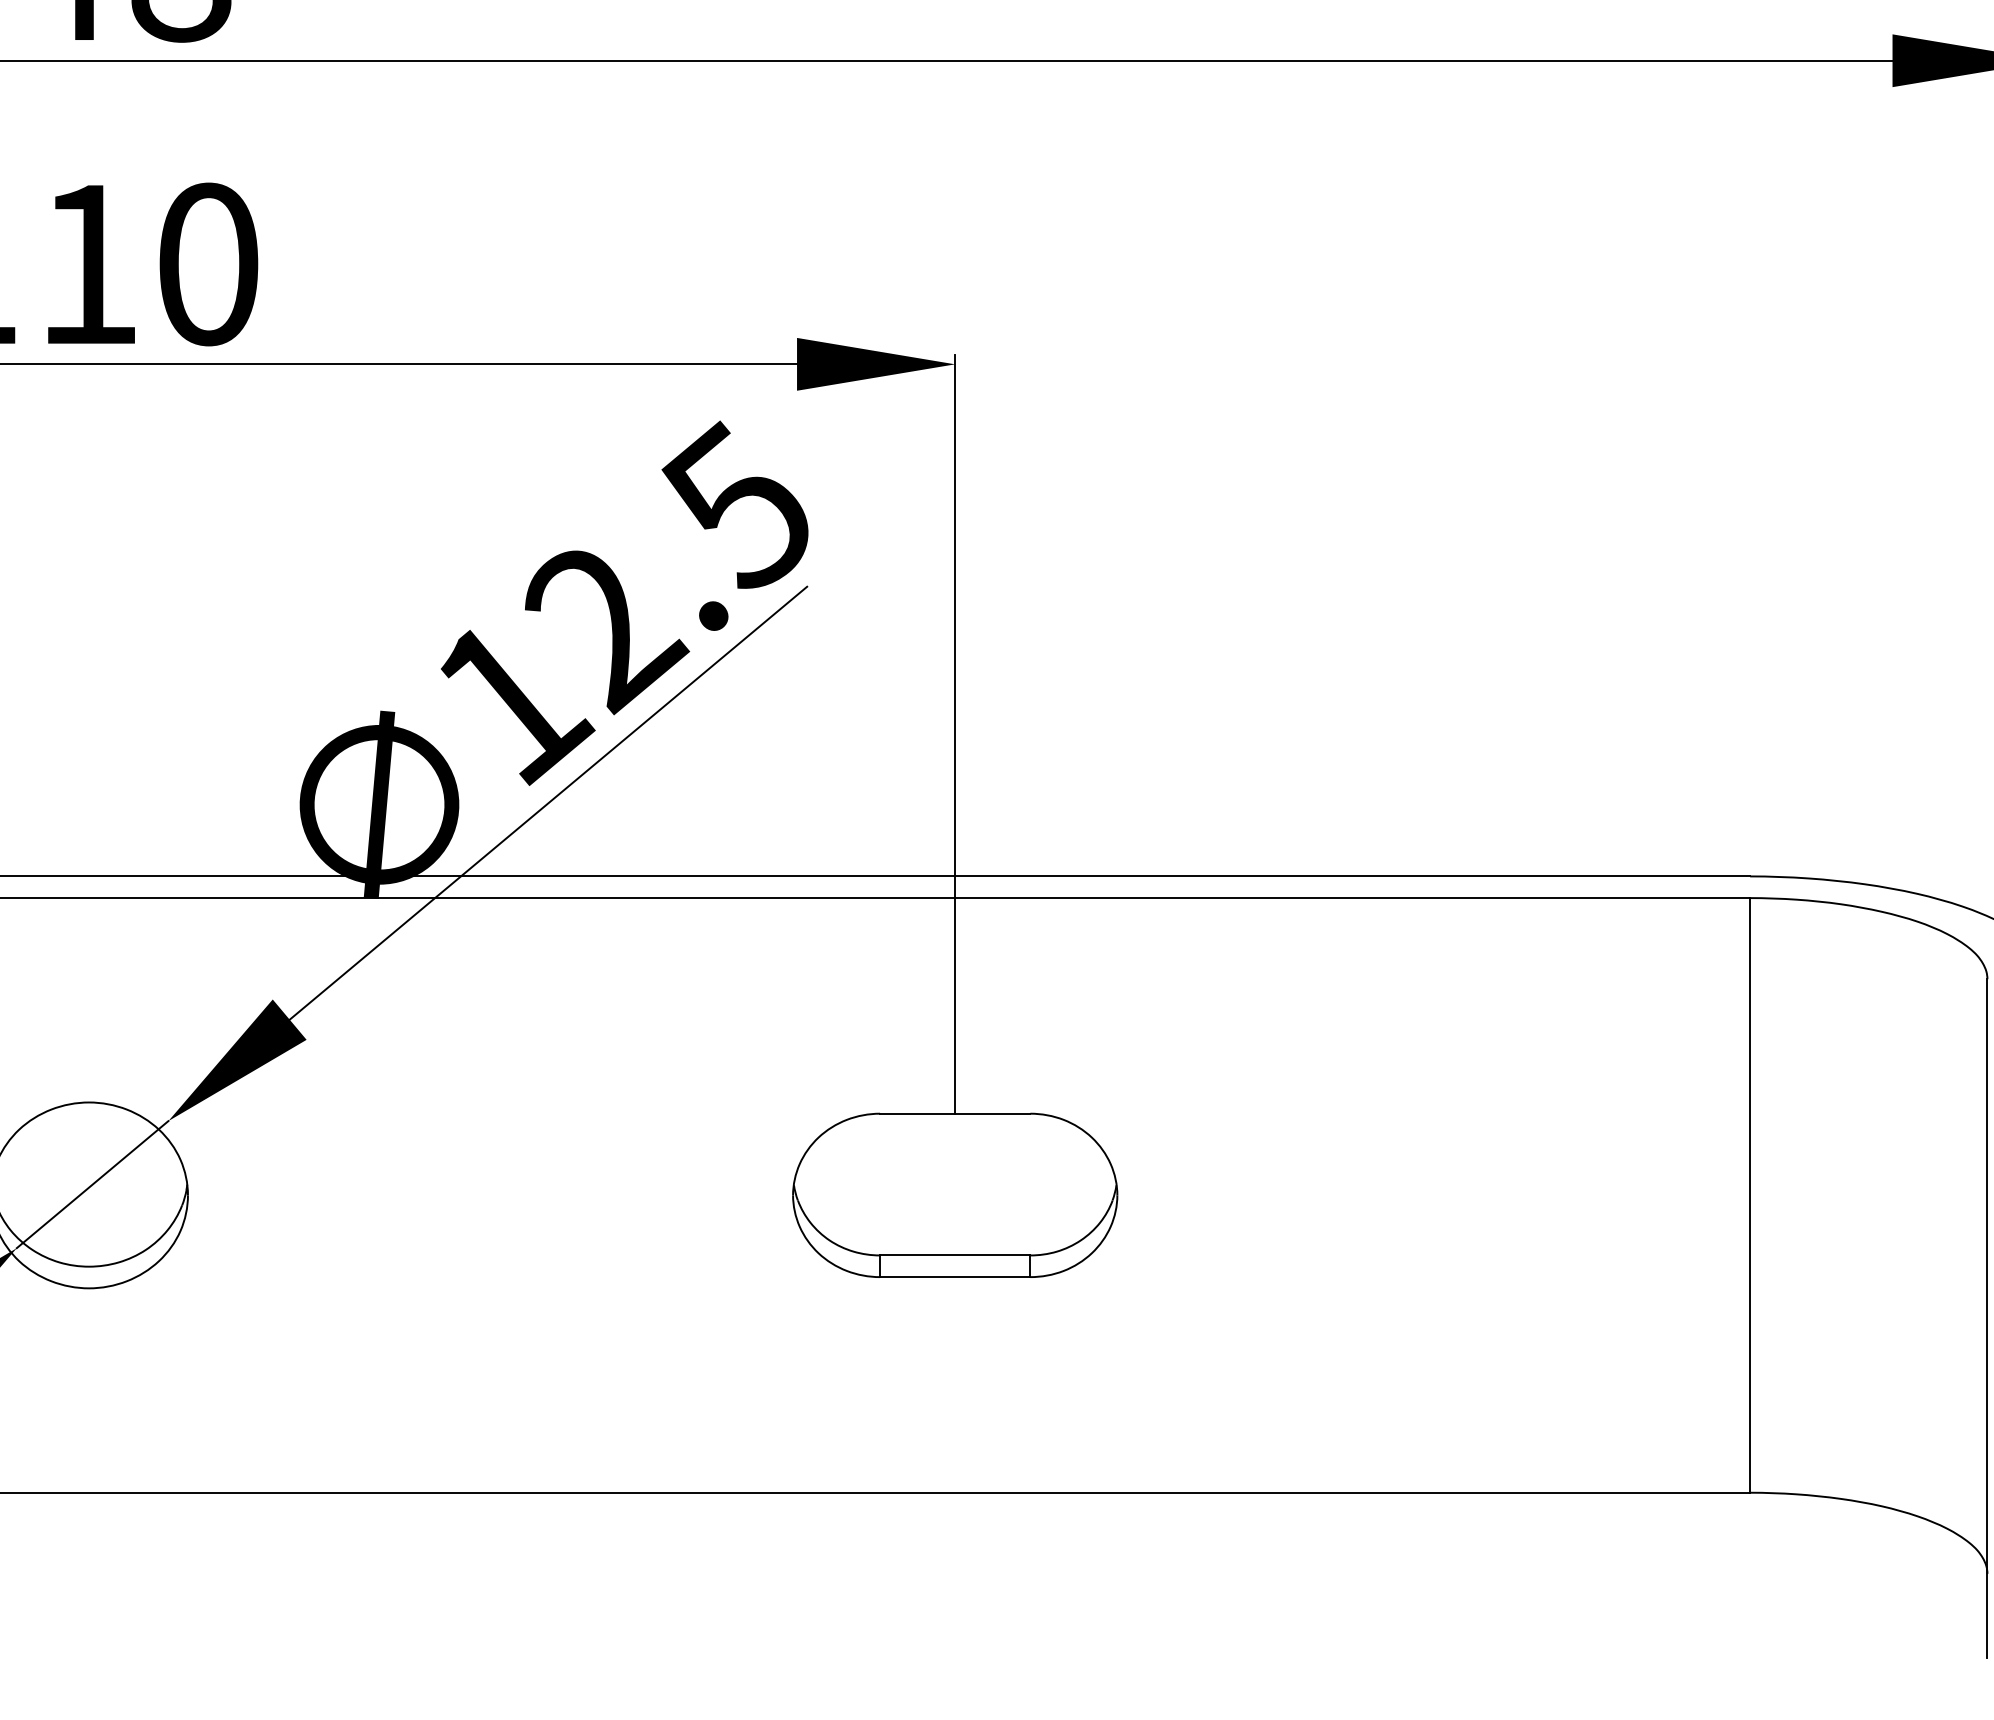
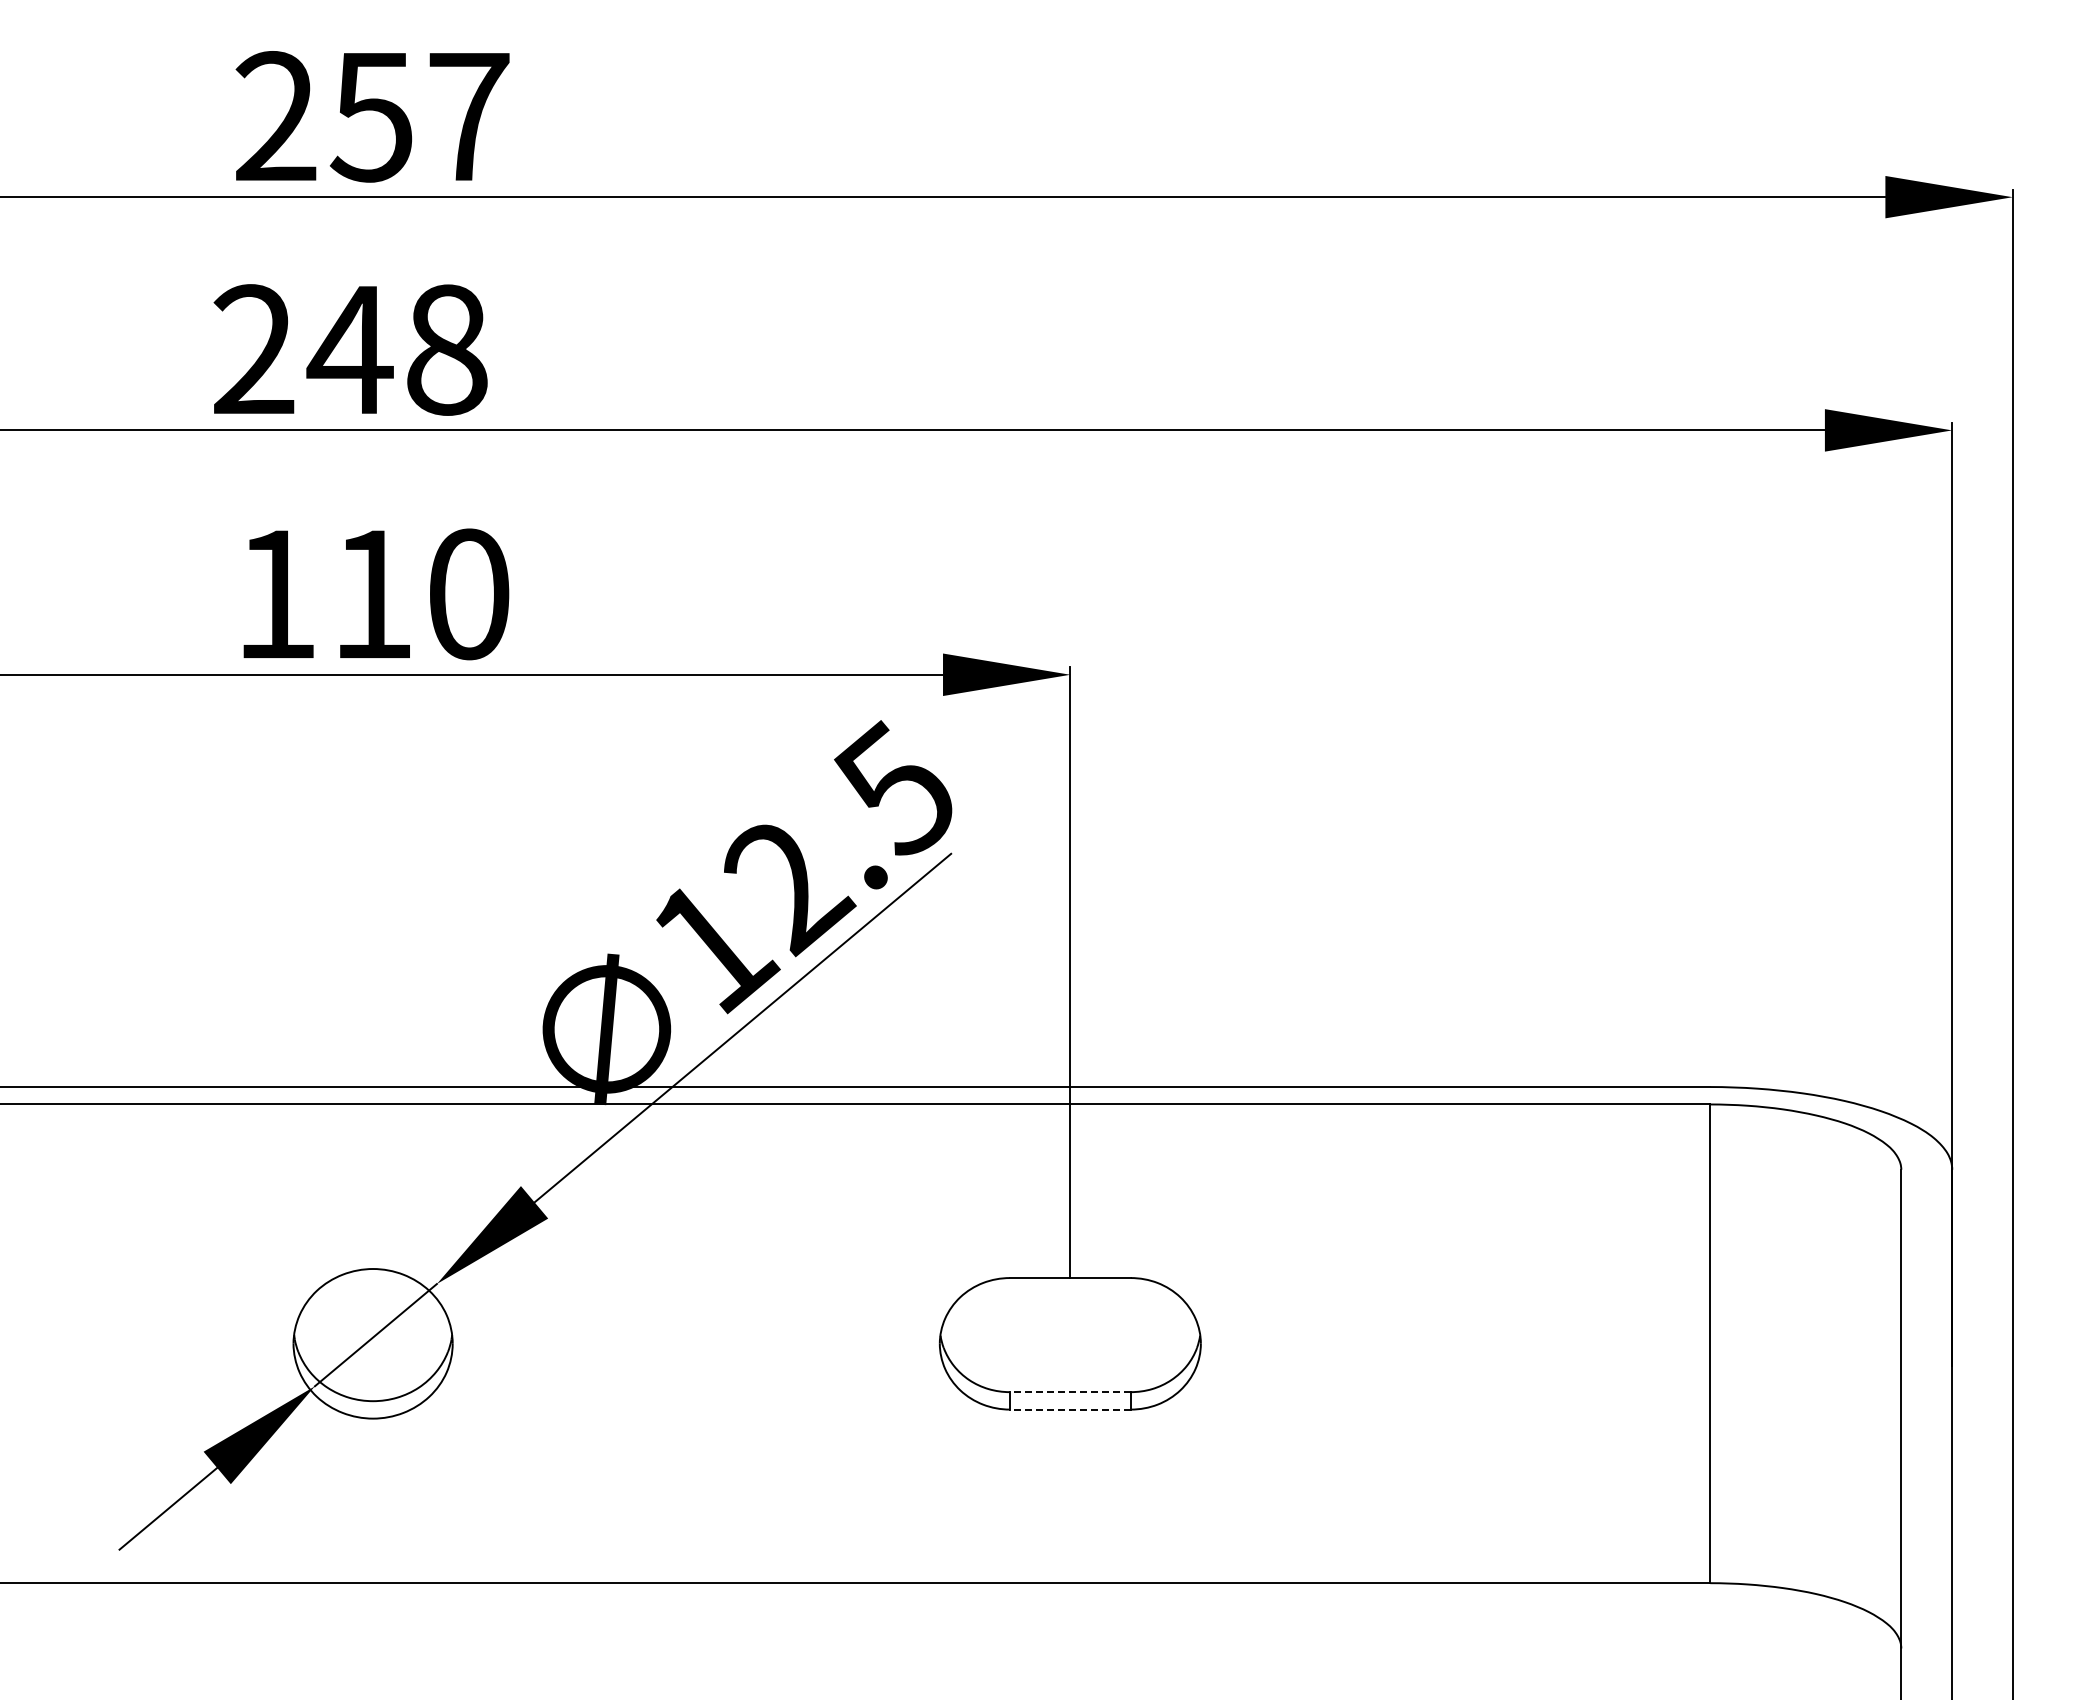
line: (954, 1255) -> (1069, 1392), solid -> dashed
line: (954, 1277) -> (1069, 1409), solid -> dashed

